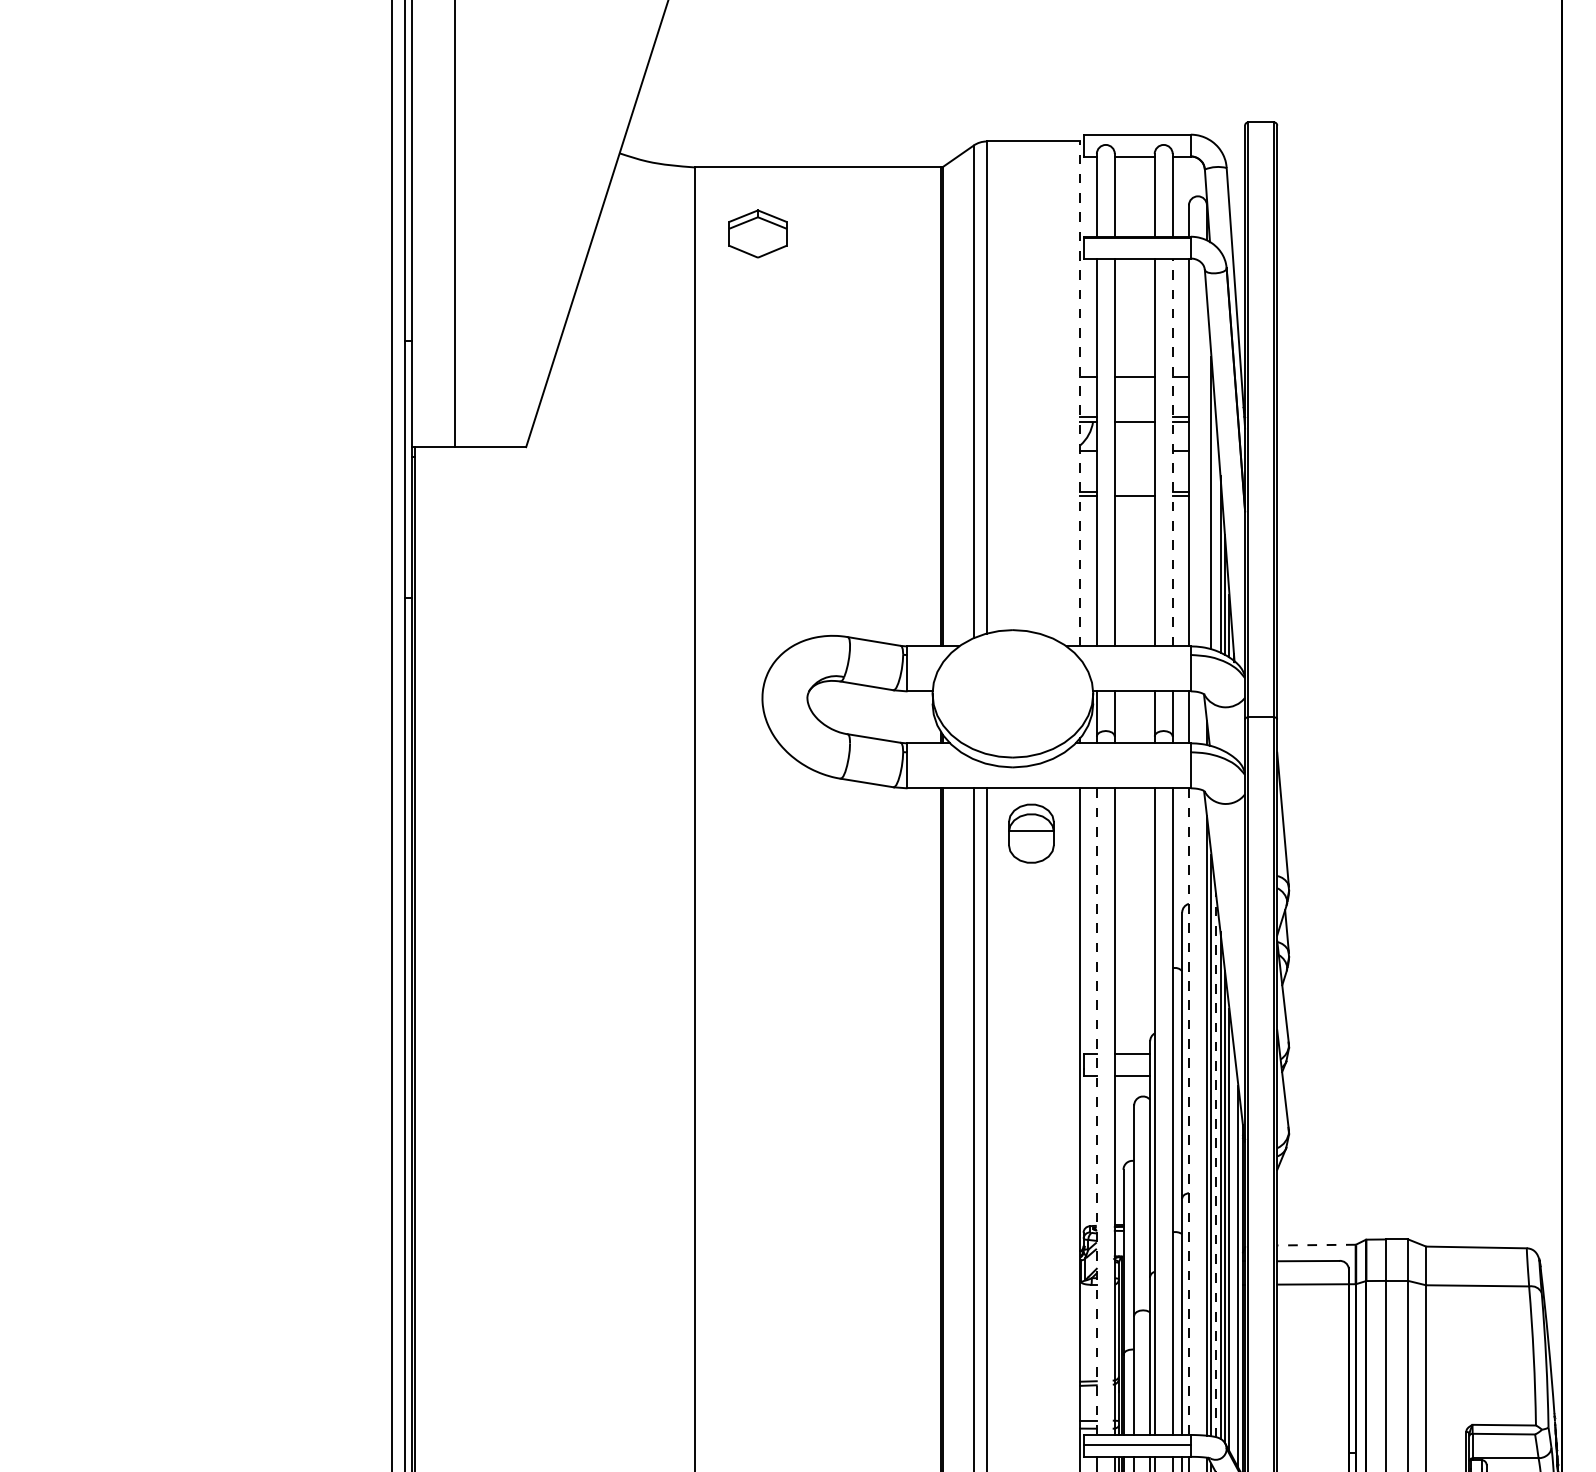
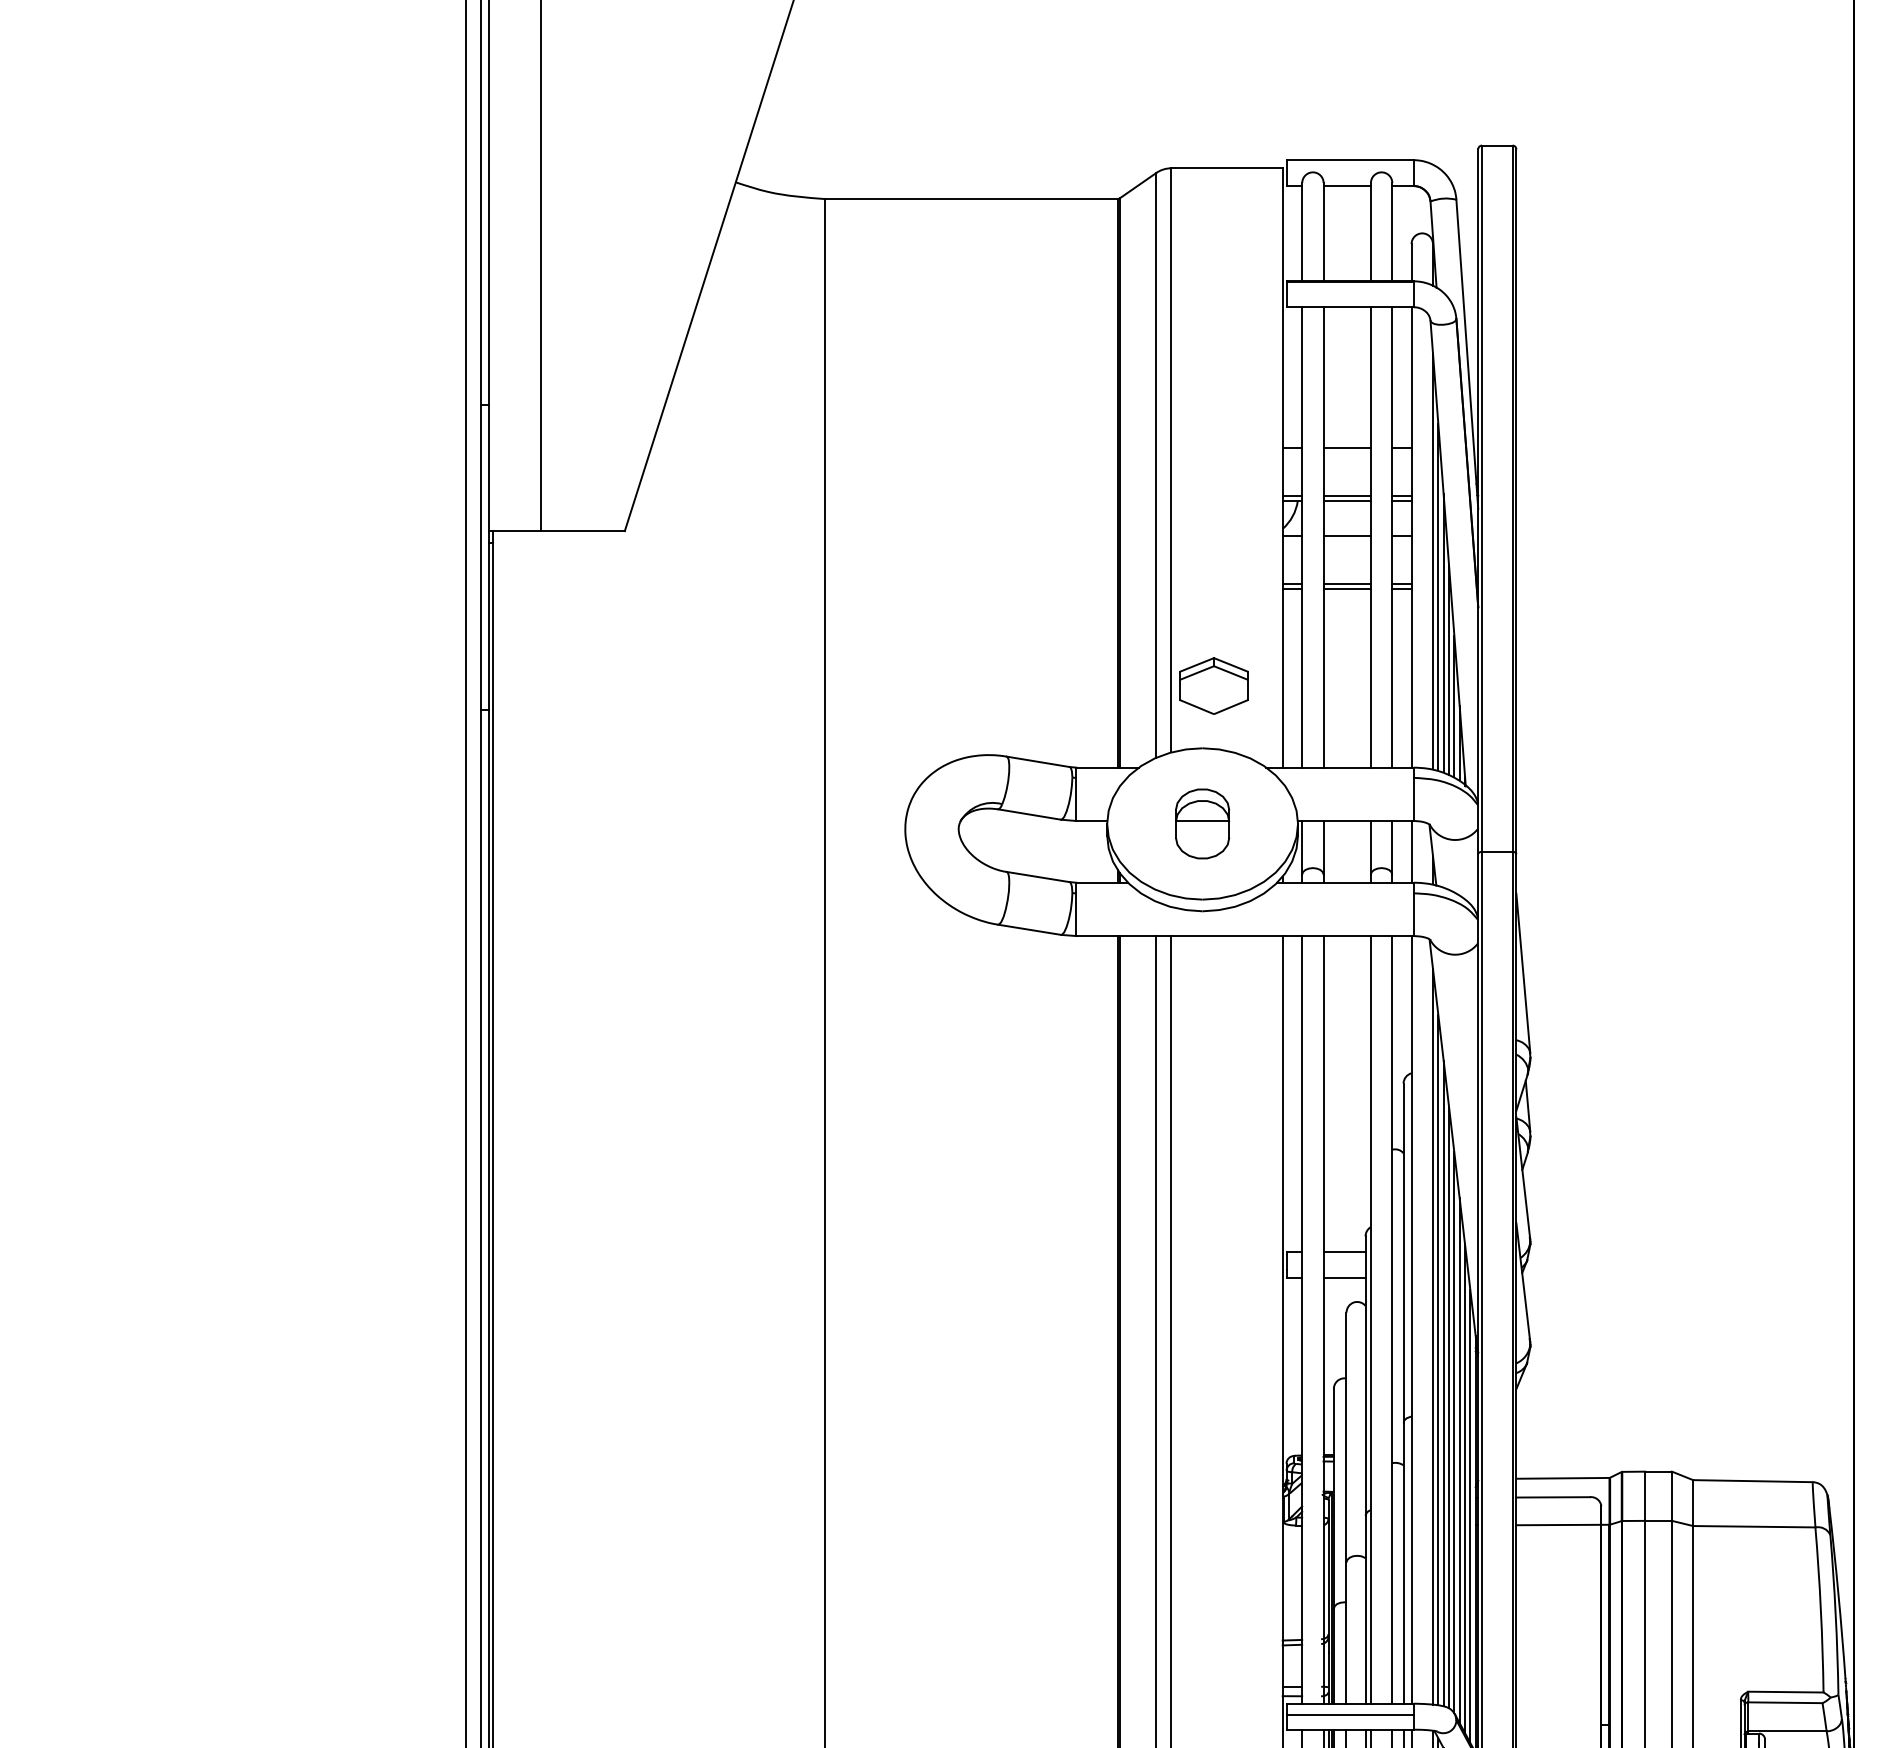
part: (757, 233) -> (1213, 685), moved
line: (1080, 393) -> (1282, 467), dashed -> solid
line: (1134, 417) -> (1346, 495), added
line: (1134, 451) -> (1346, 536), added
line: (1172, 451) -> (1392, 536), dashed -> solid
line: (1207, 472) -> (1433, 561), added
line: (1134, 491) -> (1346, 583), added
line: (1215, 533) -> (1443, 633), added
part: (1031, 833) -> (1202, 823), moved
line: (1097, 1111) -> (1302, 1319), dashed -> solid
line: (1188, 1111) -> (1411, 1319), dashed -> solid
line: (1215, 1165) -> (1443, 1383), dashed -> solid
line: (1316, 1245) -> (1562, 1478), dashed -> solid
line: (1233, 1253) -> (1464, 1488), added

